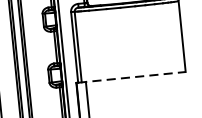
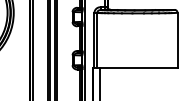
line: (131, 77) -> (135, 67), dashed -> solid

